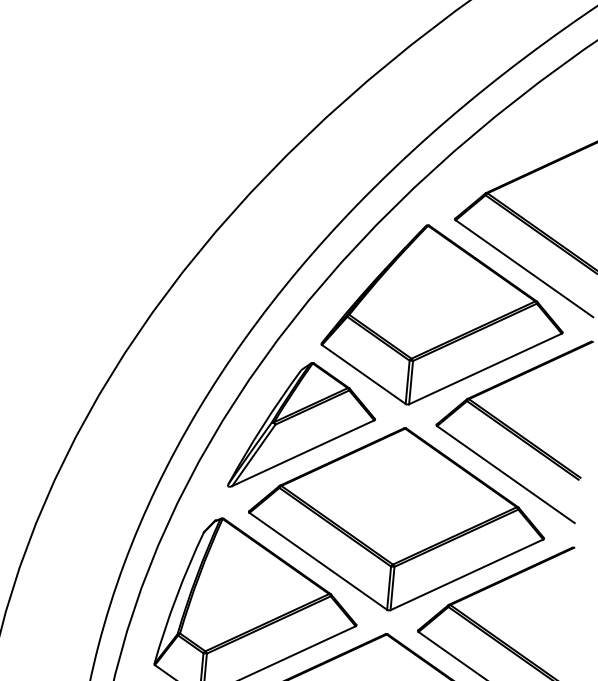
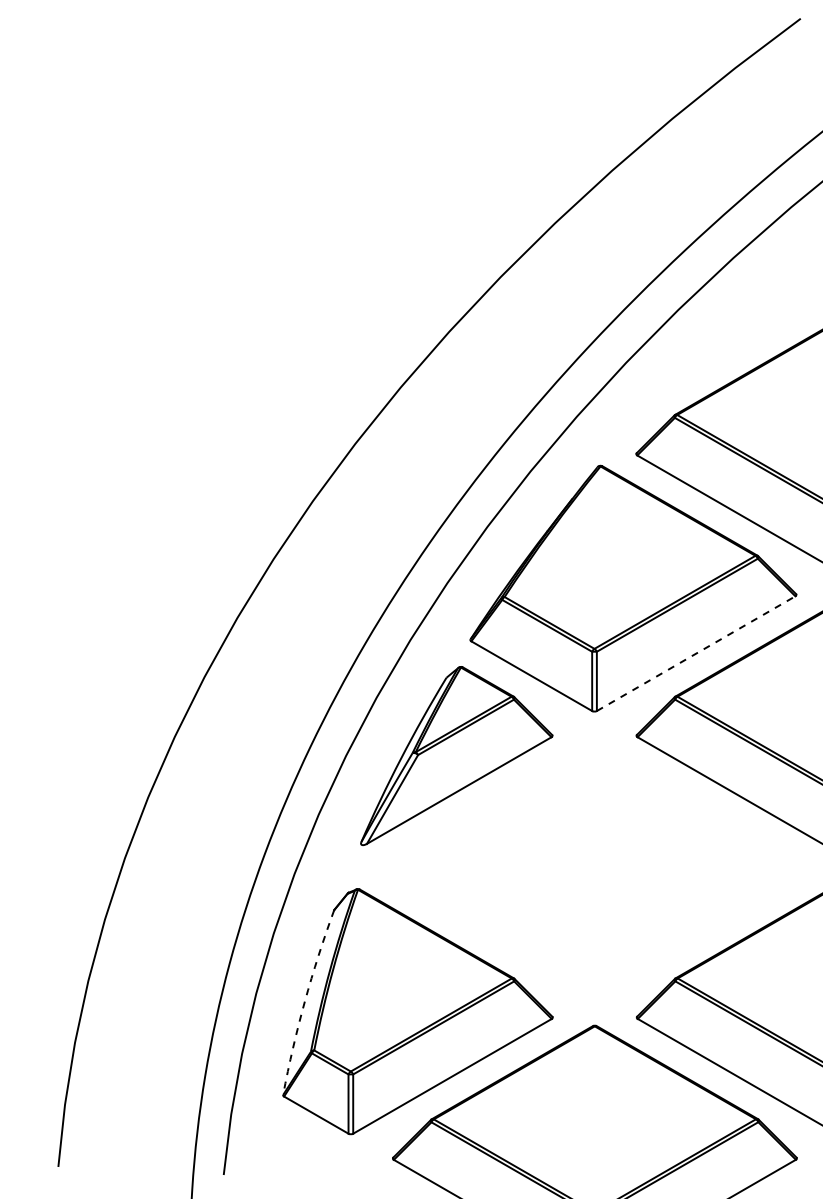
line: (485, 368) -> (696, 653), solid -> dashed
part: (396, 519) -> (594, 868), removed
arc: (176, 597) -> (304, 1001), solid -> dashed

